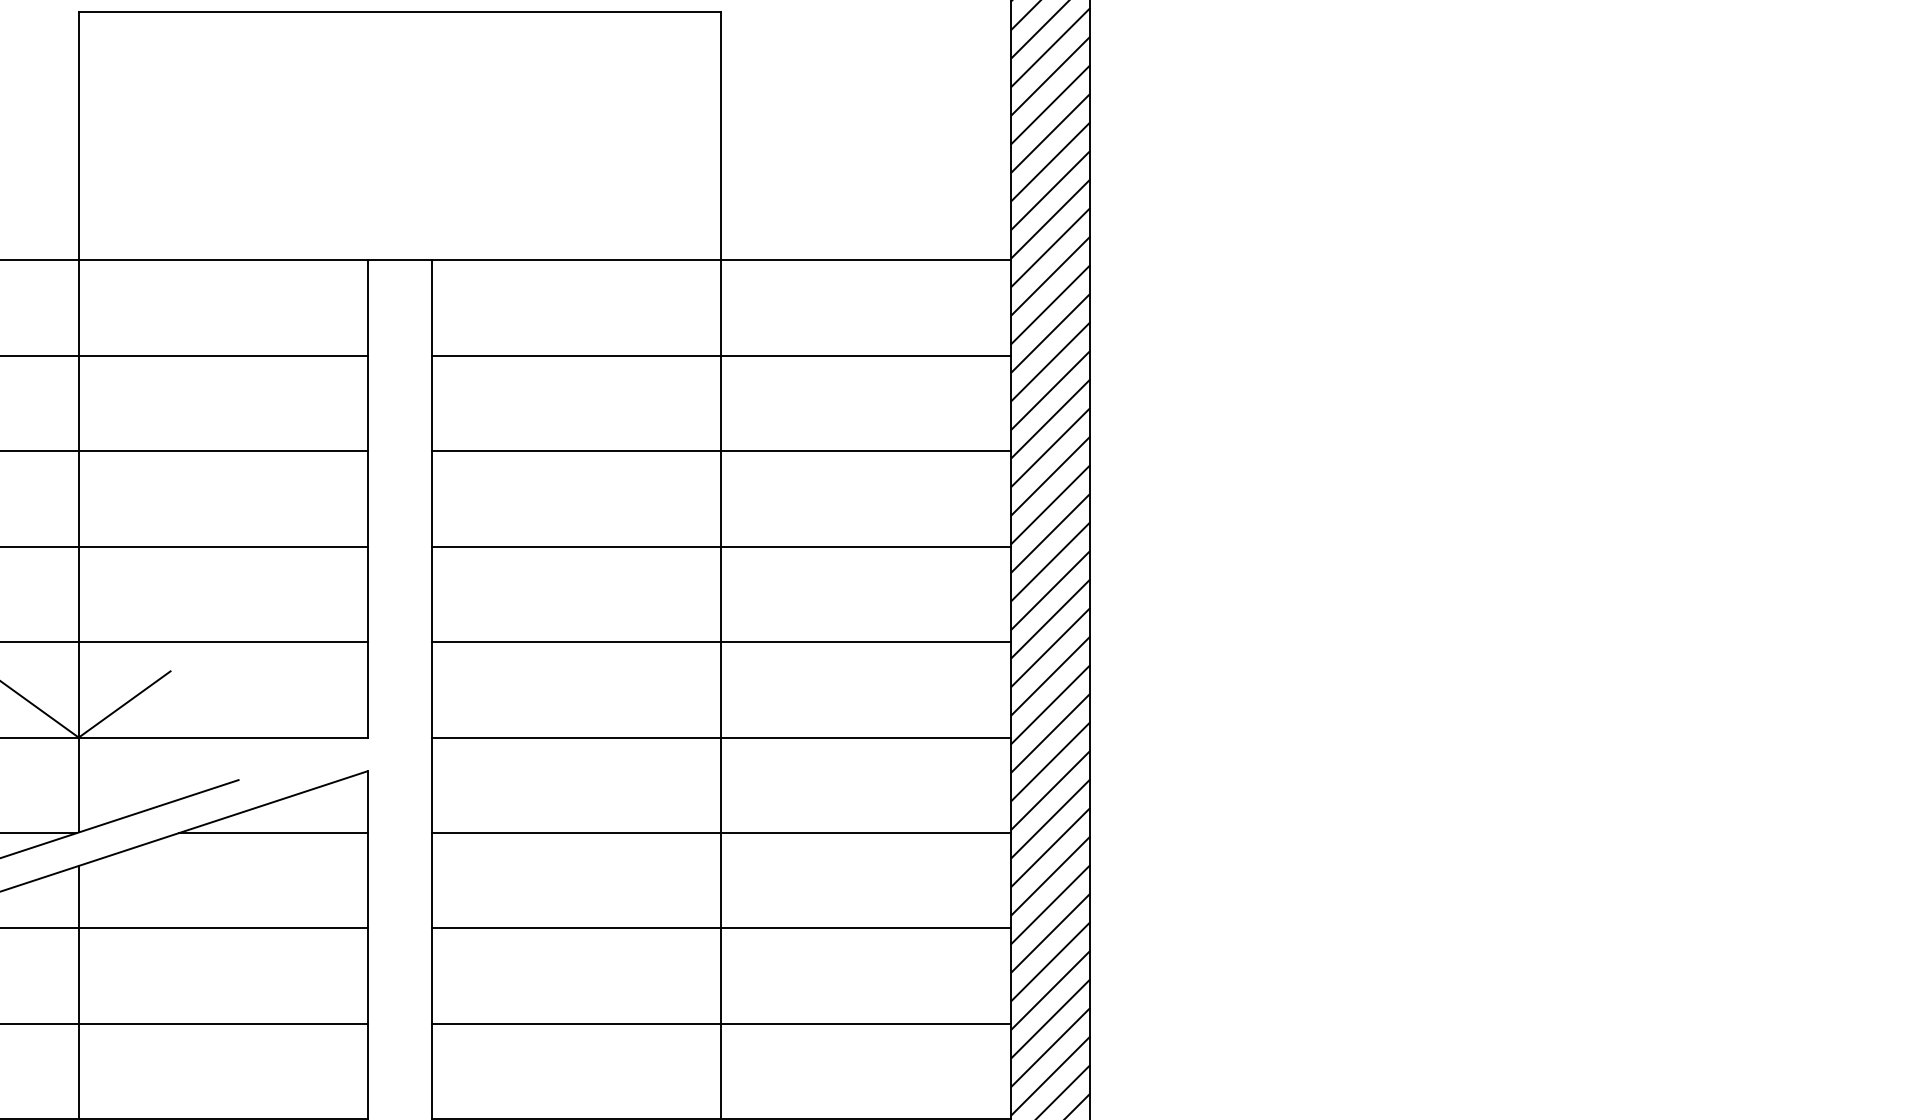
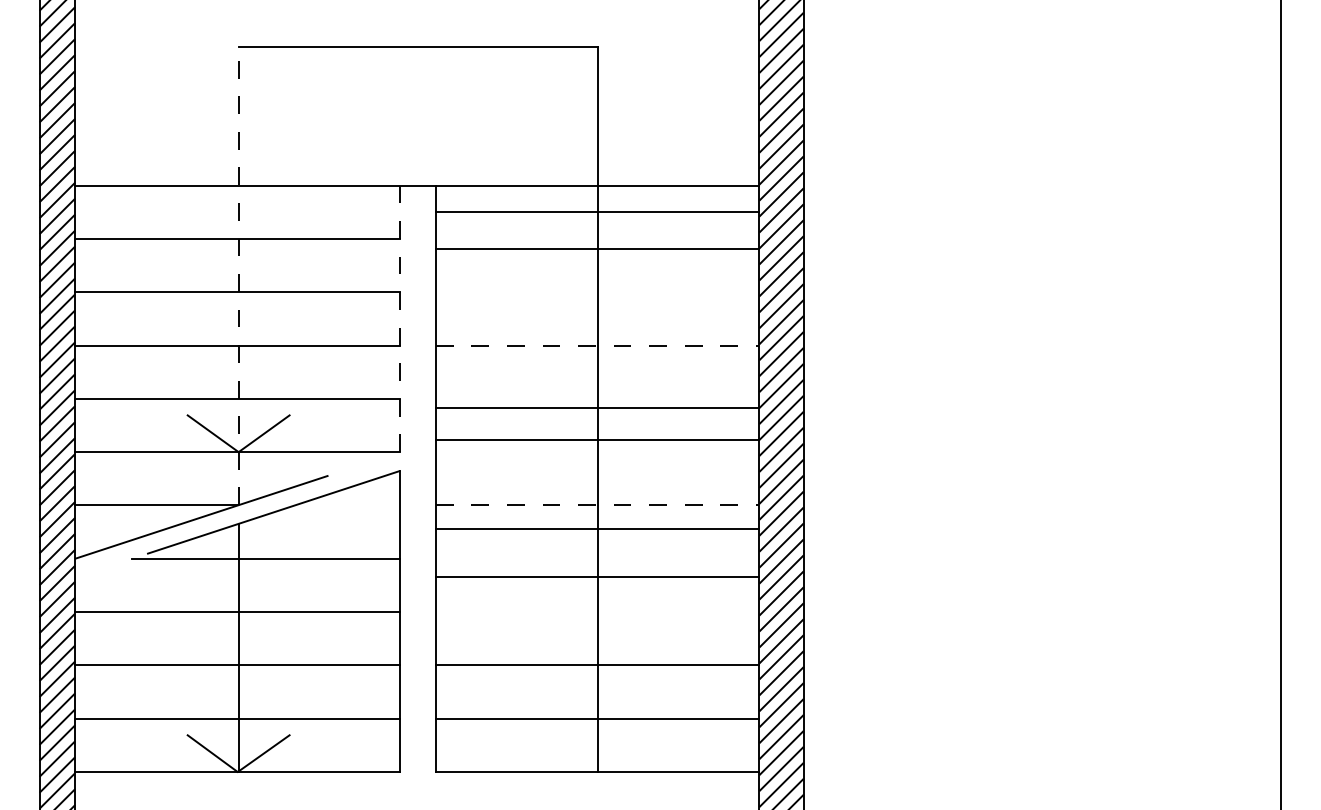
line: (721, 355) -> (597, 211), moved
line: (78, 421) -> (238, 275), solid -> dashed
line: (721, 451) -> (597, 249), moved
line: (368, 498) -> (400, 318), solid -> dashed
line: (721, 546) -> (597, 345), solid -> dashed
line: (721, 641) -> (597, 439), moved
line: (721, 738) -> (597, 408), moved
line: (273, 833) -> (347, 505), removed
line: (721, 833) -> (597, 505), solid -> dashed
line: (721, 927) -> (597, 528), moved
line: (721, 1024) -> (597, 577), moved

